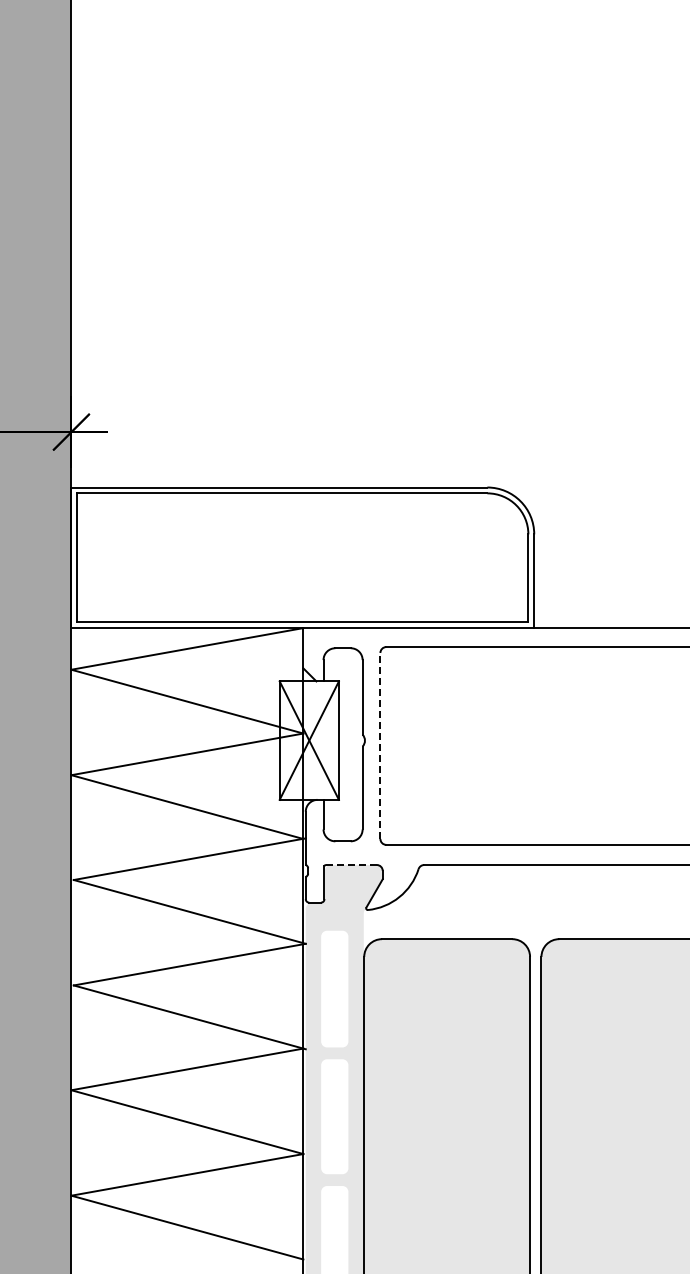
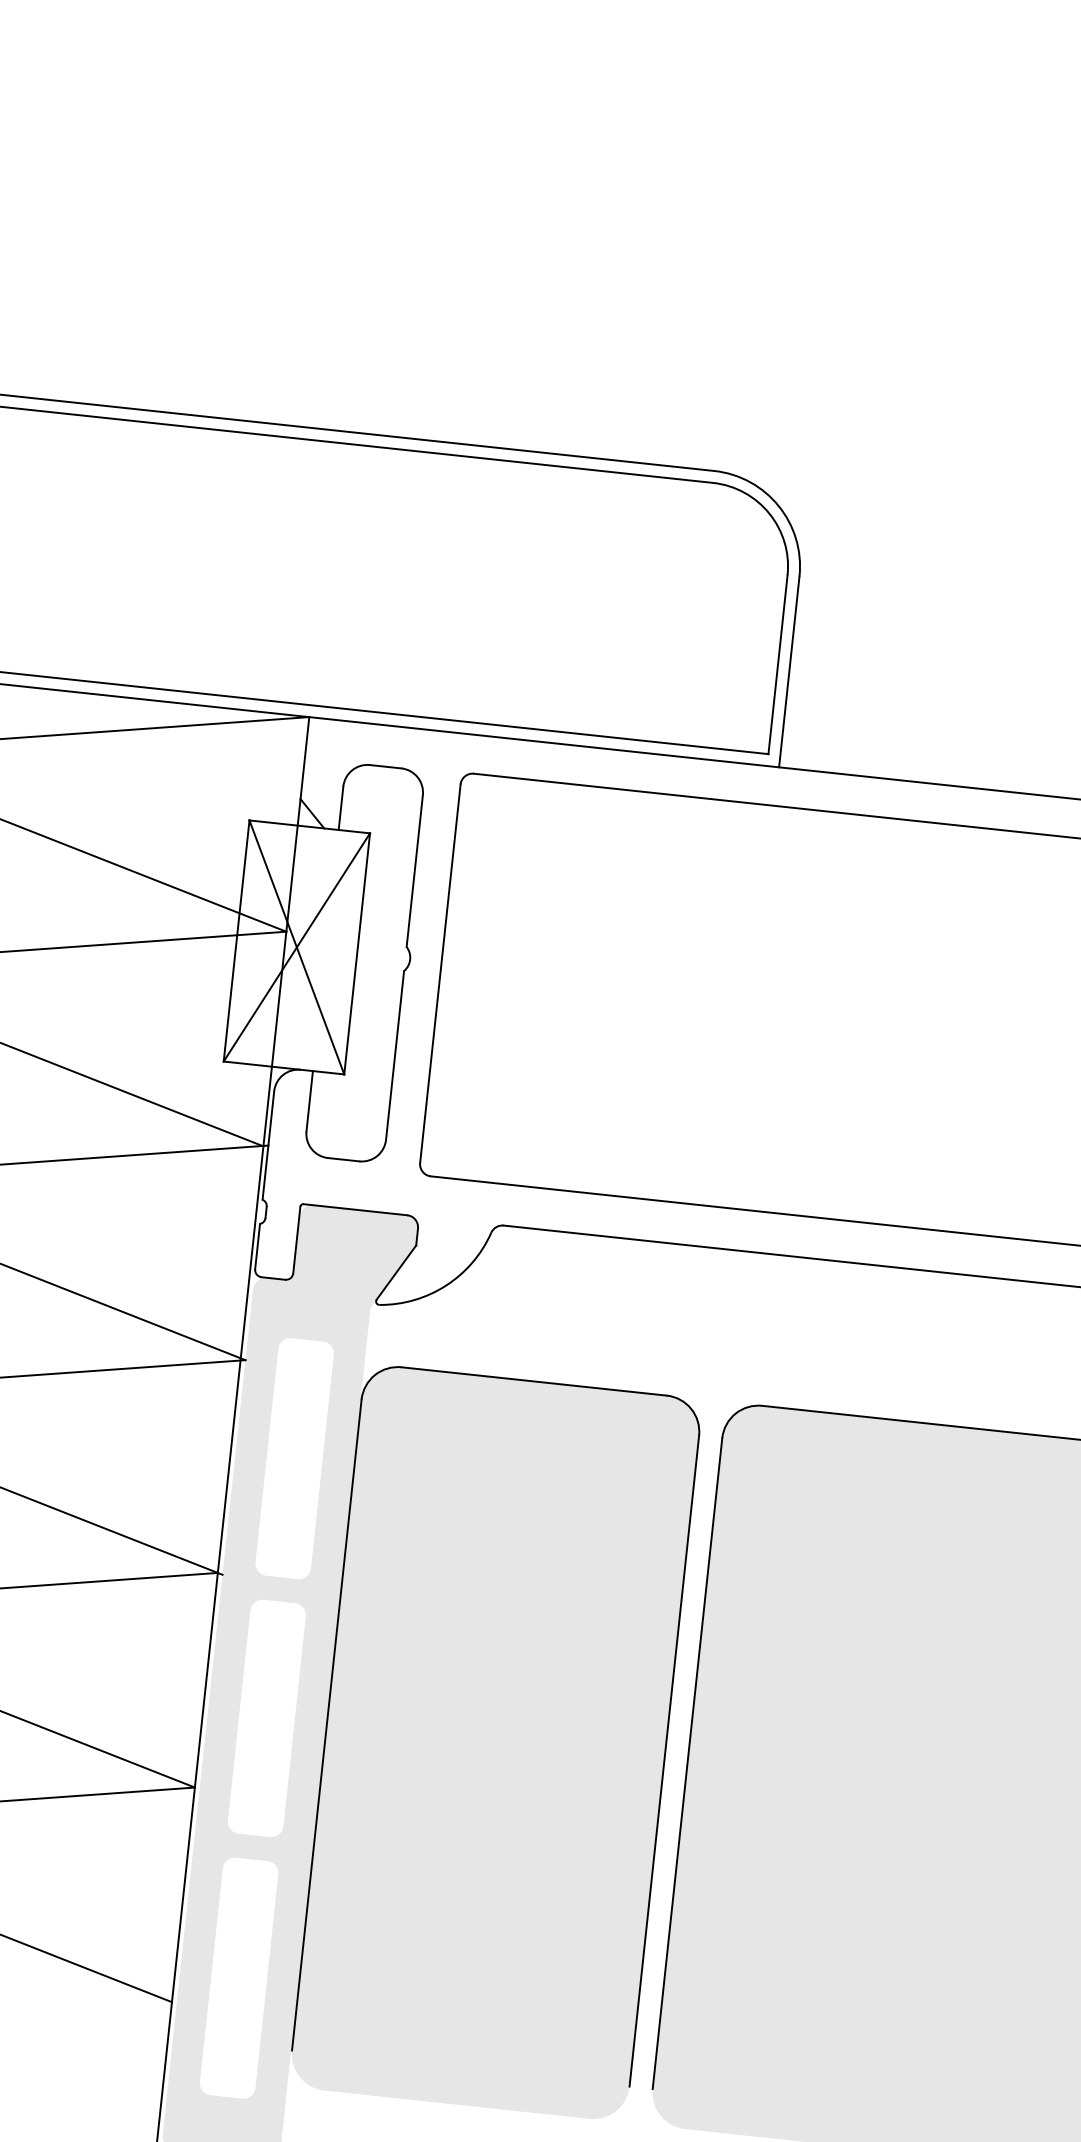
line: (380, 745) -> (440, 972), dashed -> solid
line: (351, 865) -> (355, 1210), dashed -> solid

